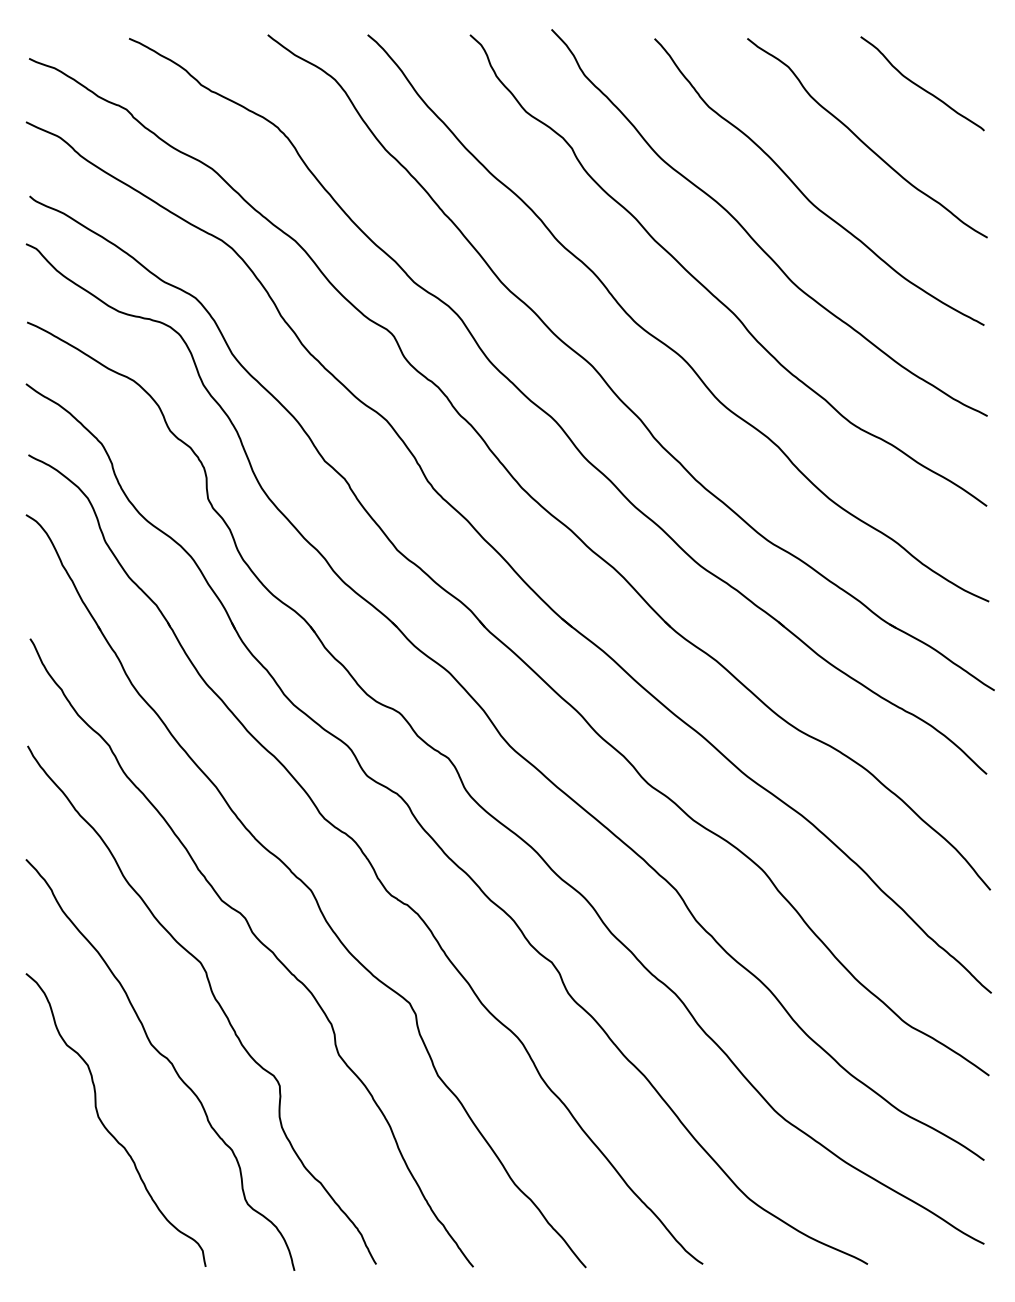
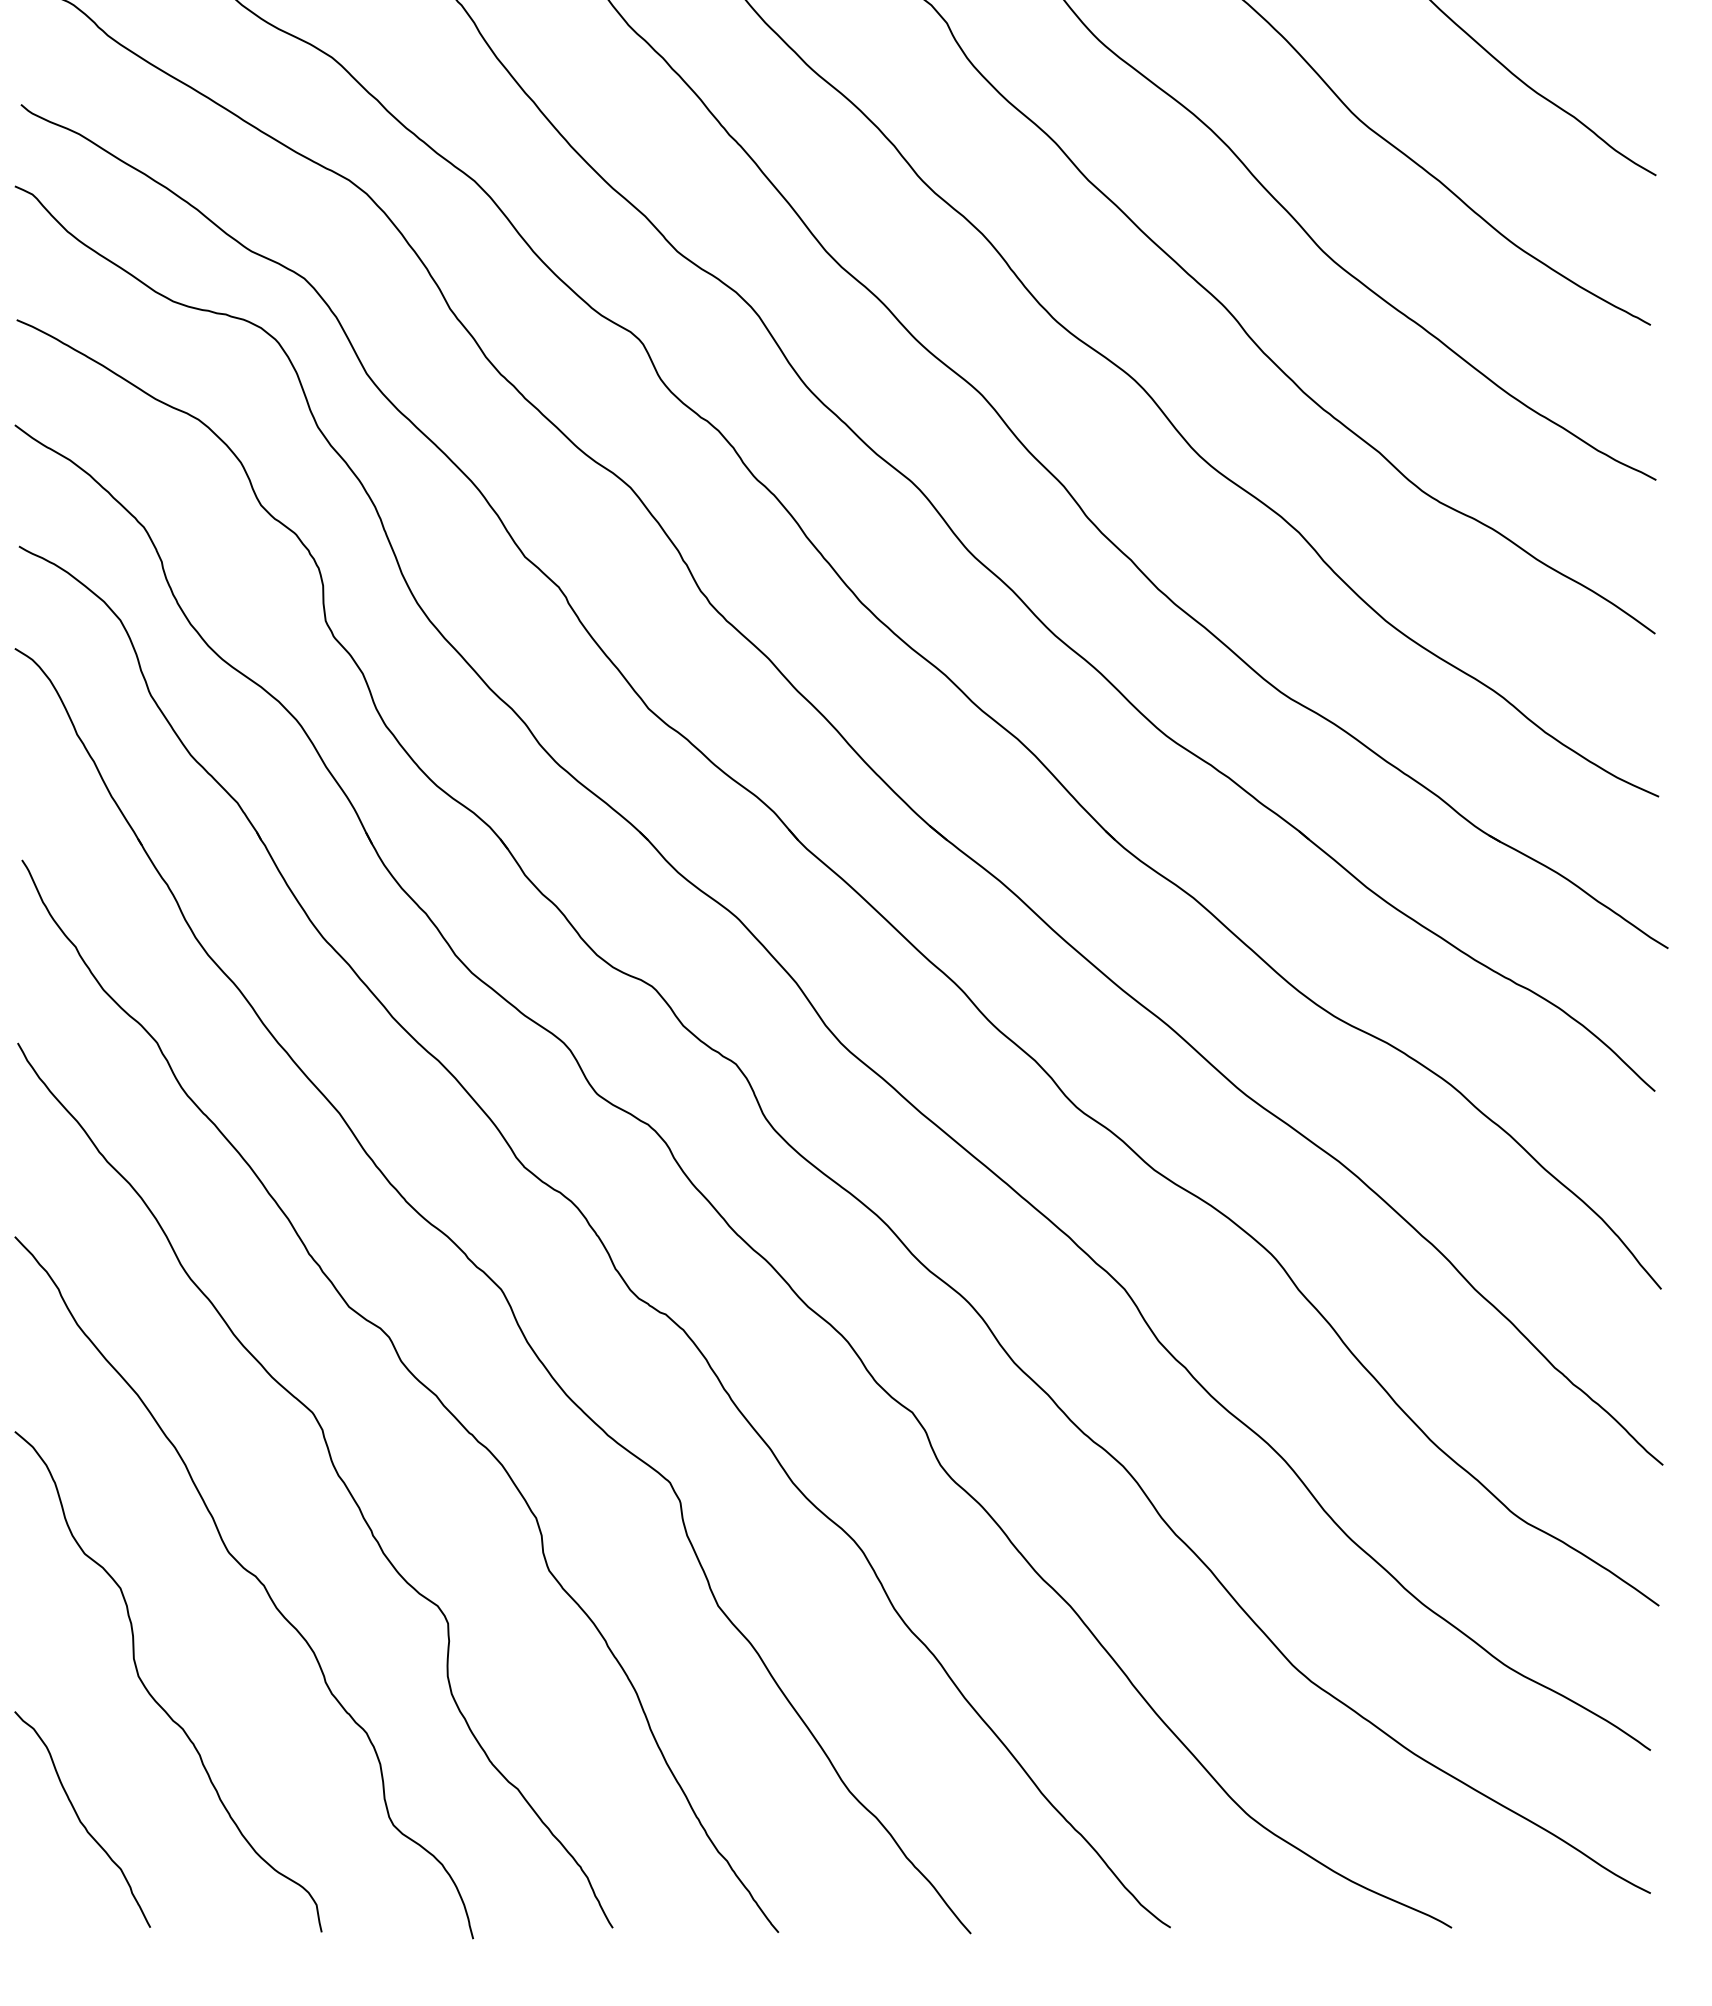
curve: (64, 1200) -> (80, 1818), added

